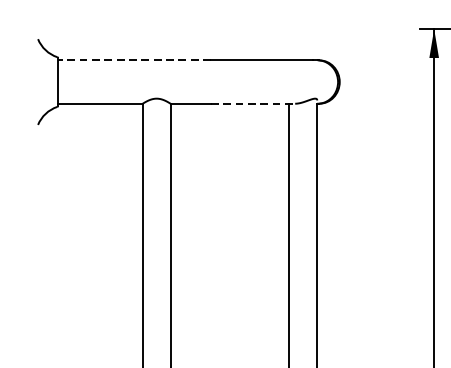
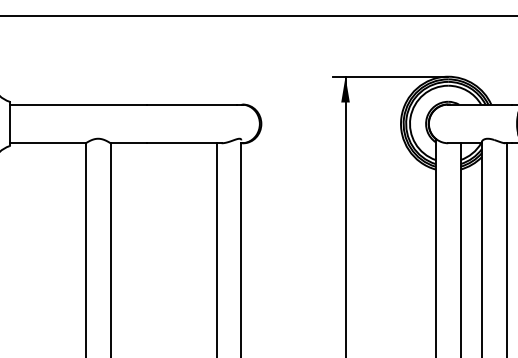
line: (133, 60) -> (77, 104), dashed -> solid
line: (253, 103) -> (184, 143), dashed -> solid

